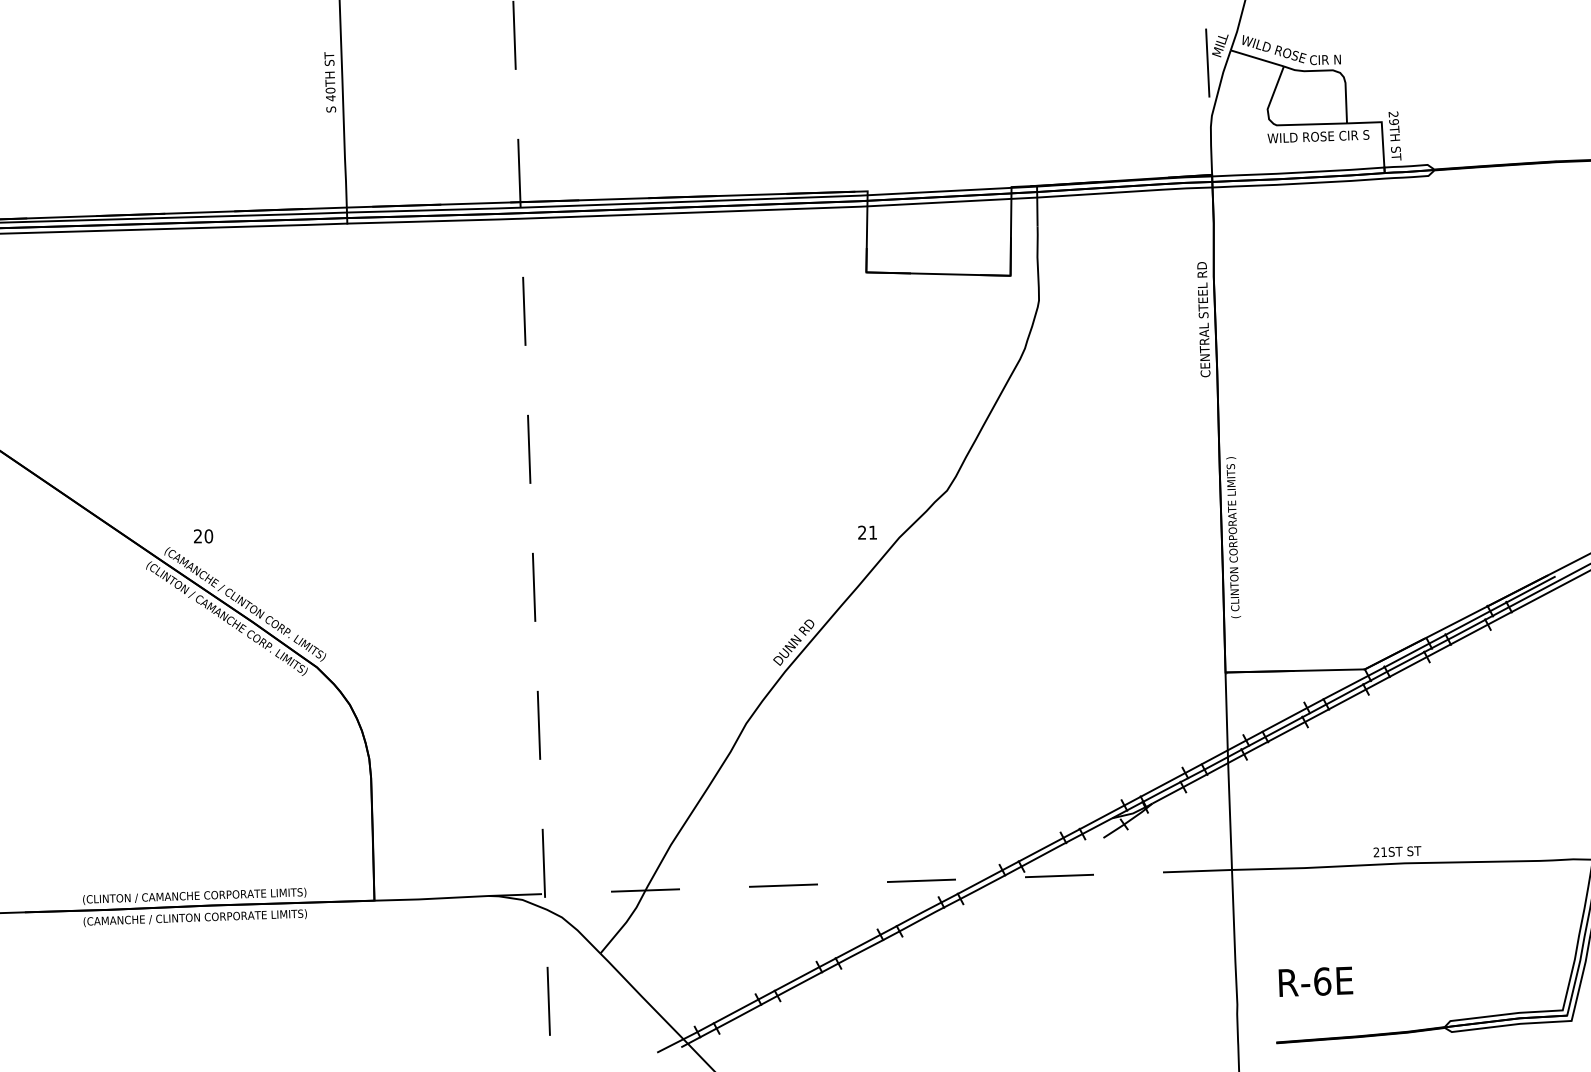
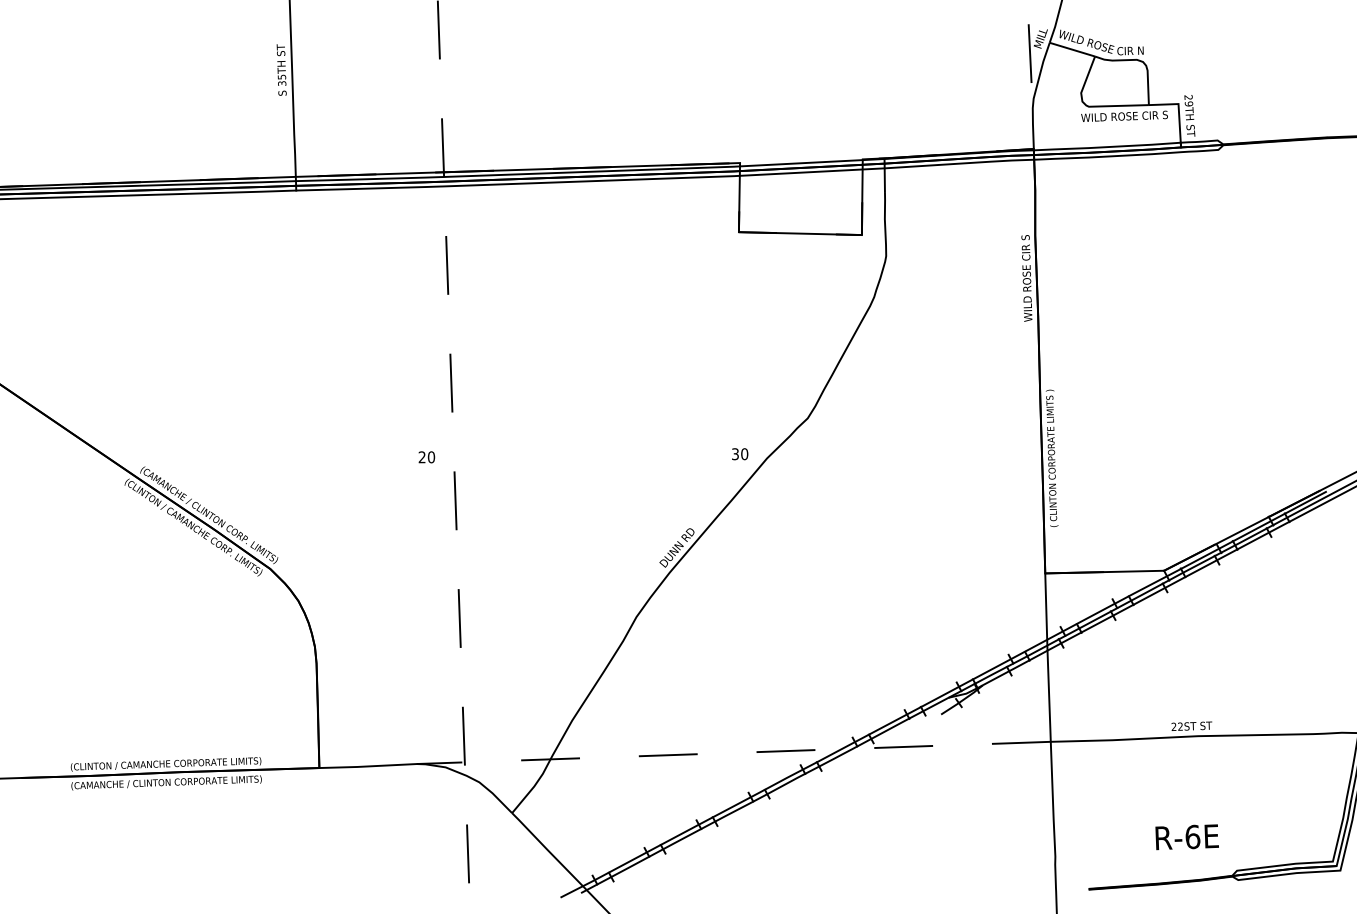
text: (330, 94) -> (281, 80), 40TH -> 35TH
text: (1203, 319) -> (1026, 272), CENTRAL STEEL RD -> WILD ROSE CIR S
text: (867, 532) -> (739, 454), 21 -> 30
text: (203, 536) -> (426, 457), moved
text: (1383, 851) -> (1180, 726), 21ST -> 22ST
text: (1315, 981) -> (1186, 836), moved

